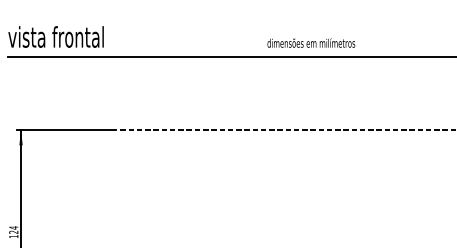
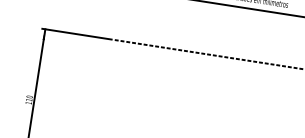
text: (13, 229) -> (29, 98), 124 -> 110

